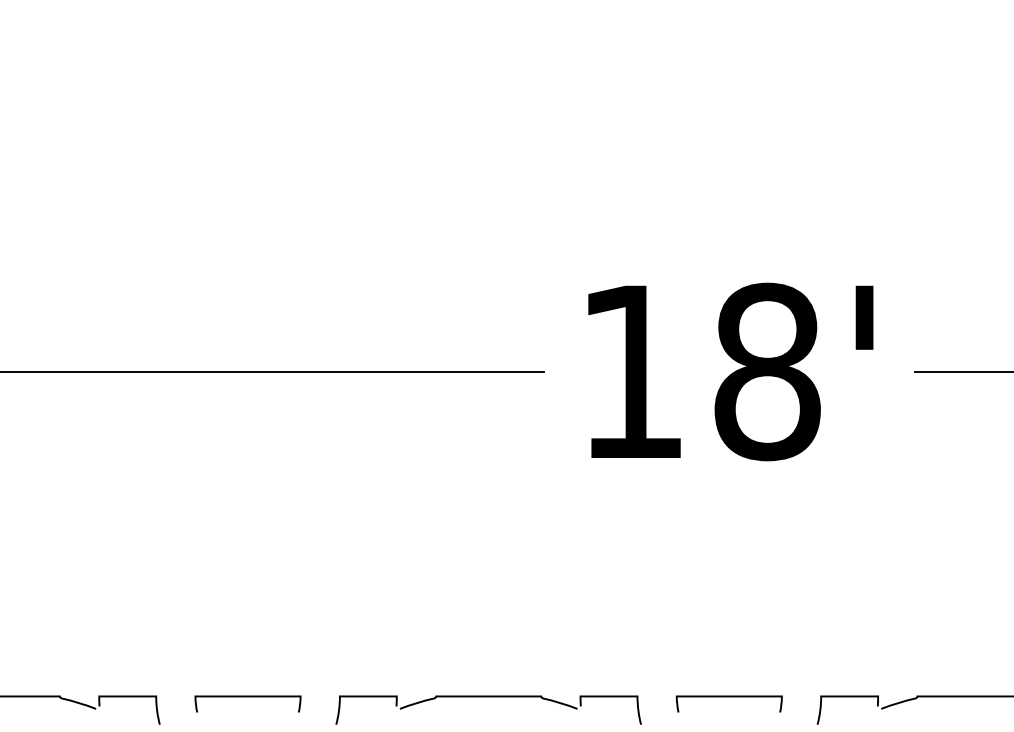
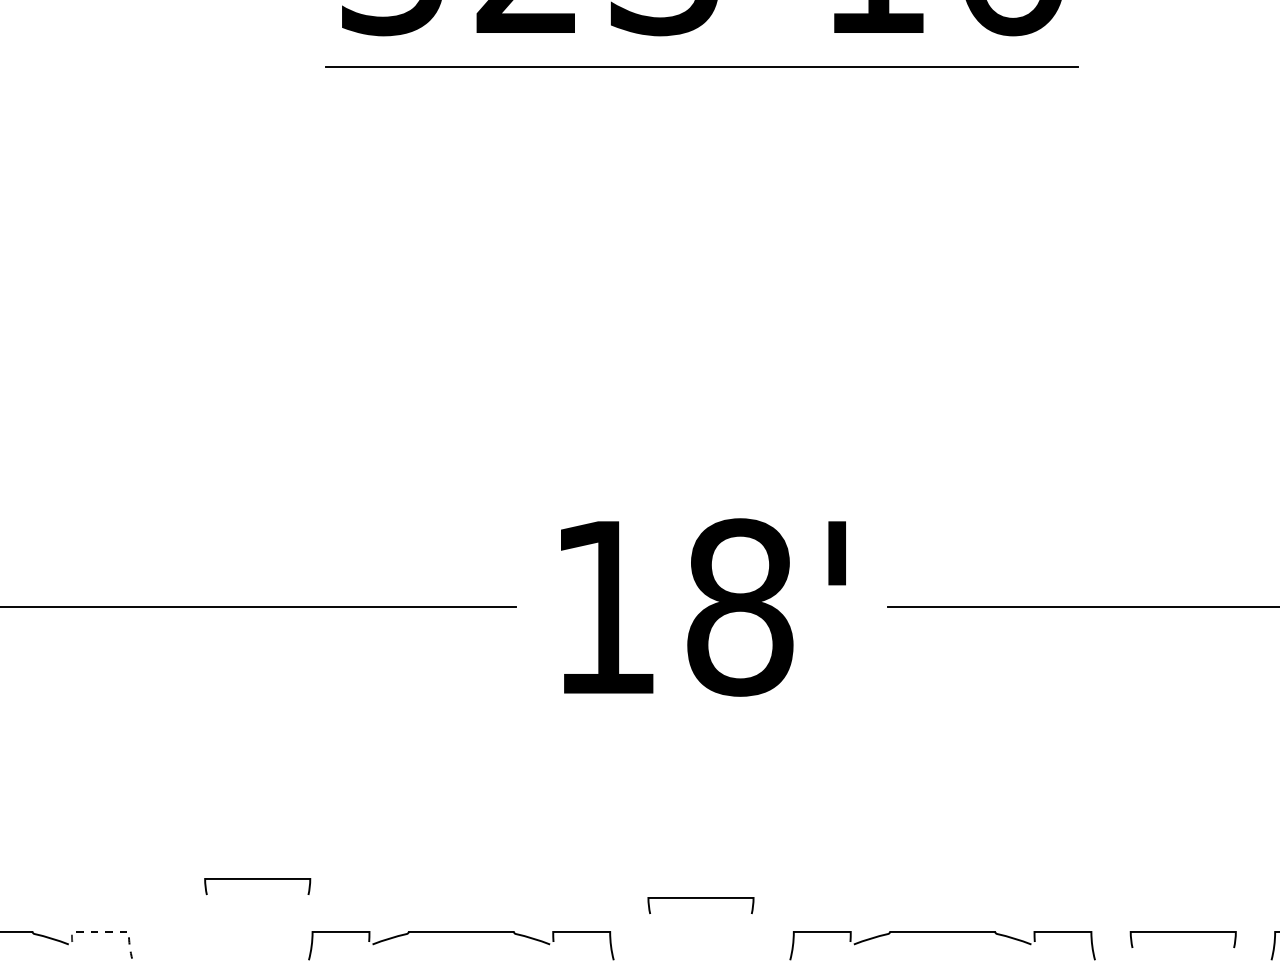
line: (137, 695) -> (110, 931), solid -> dashed
curve: (247, 696) -> (257, 879), moved
curve: (728, 696) -> (700, 898), moved

